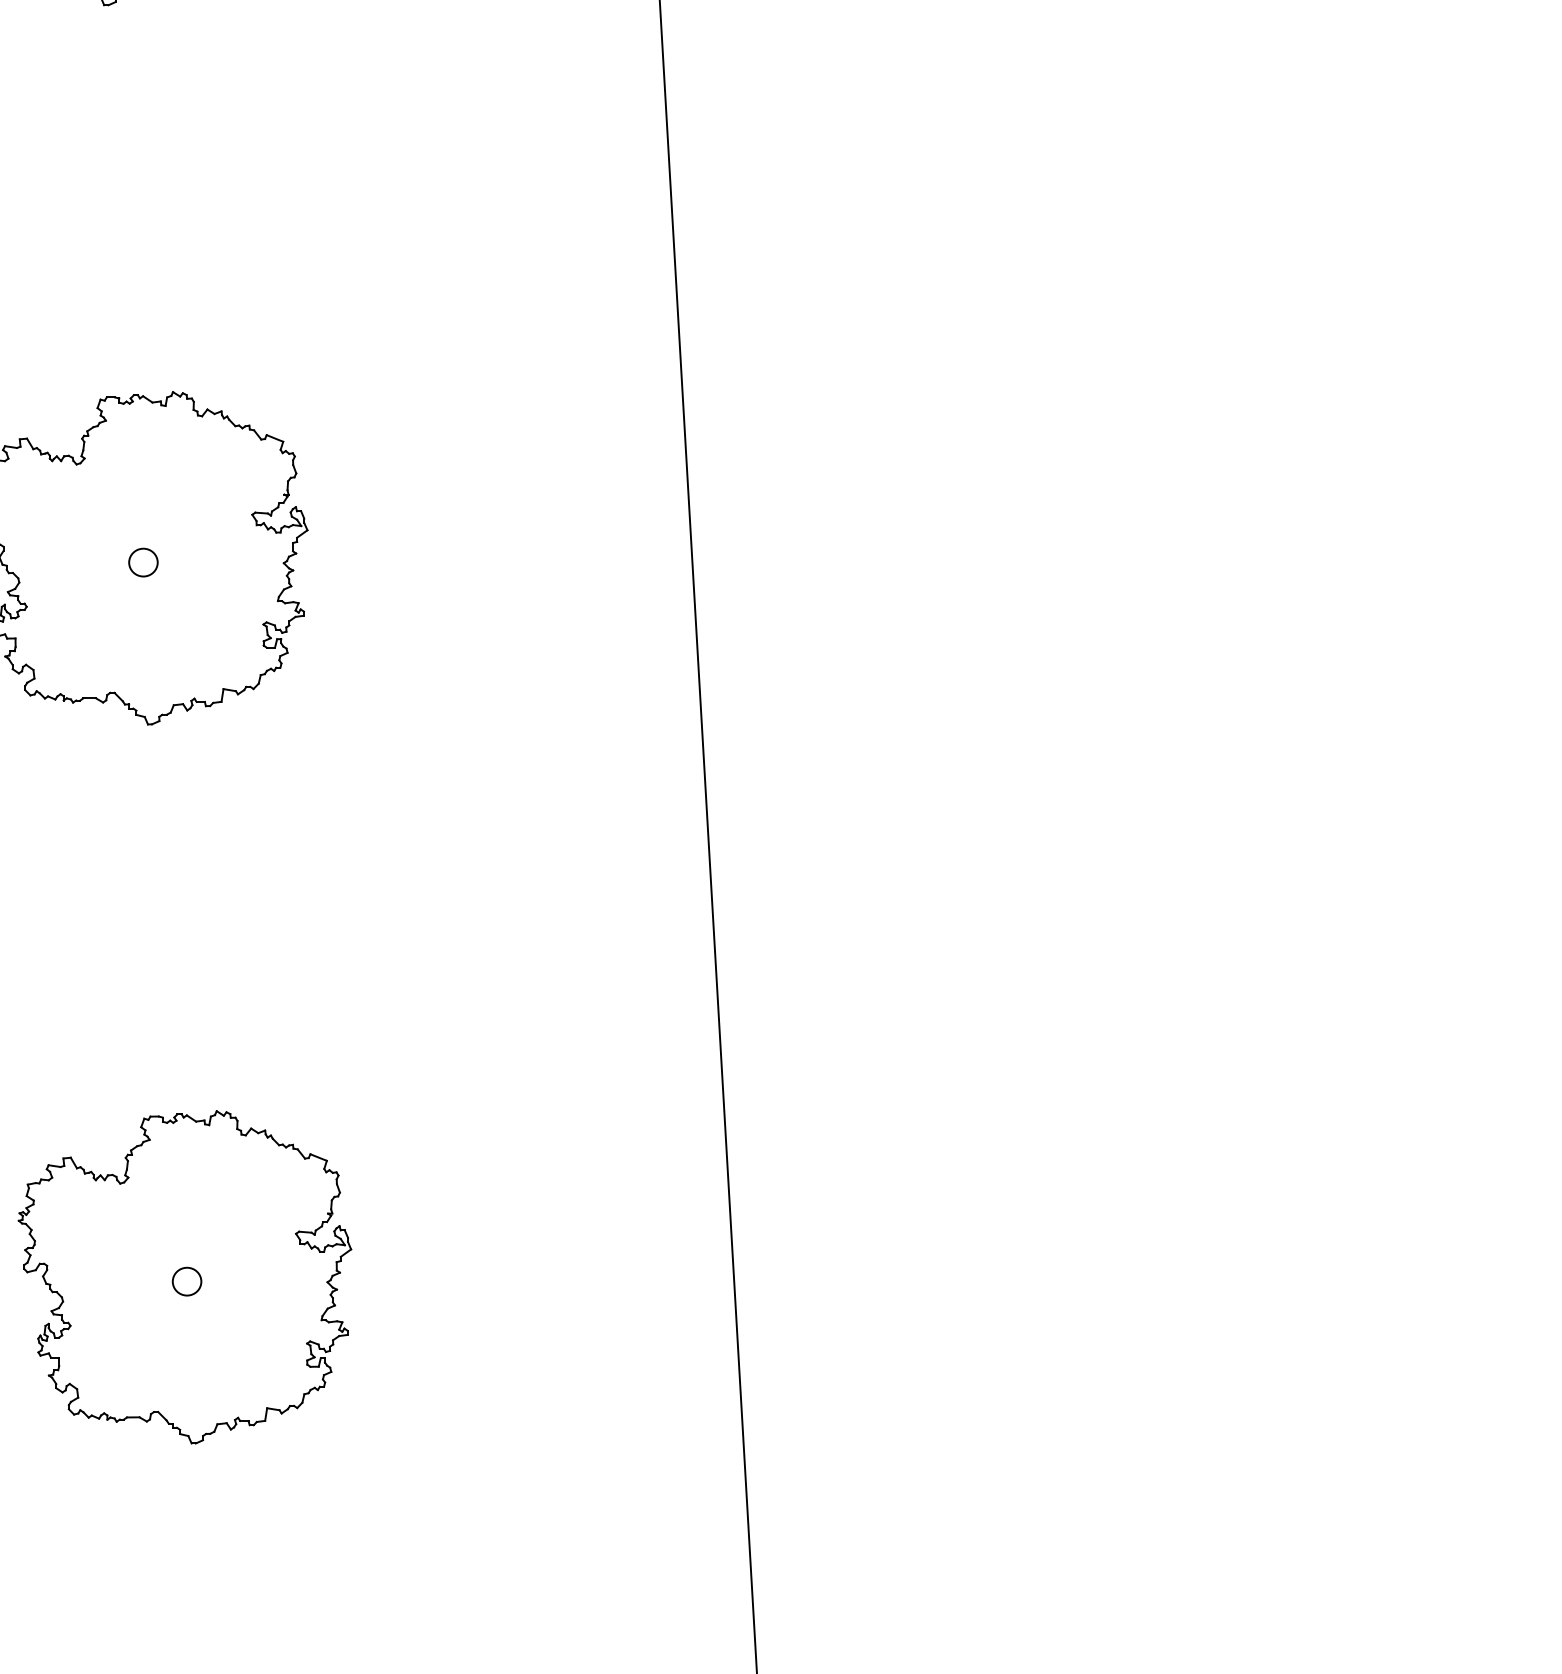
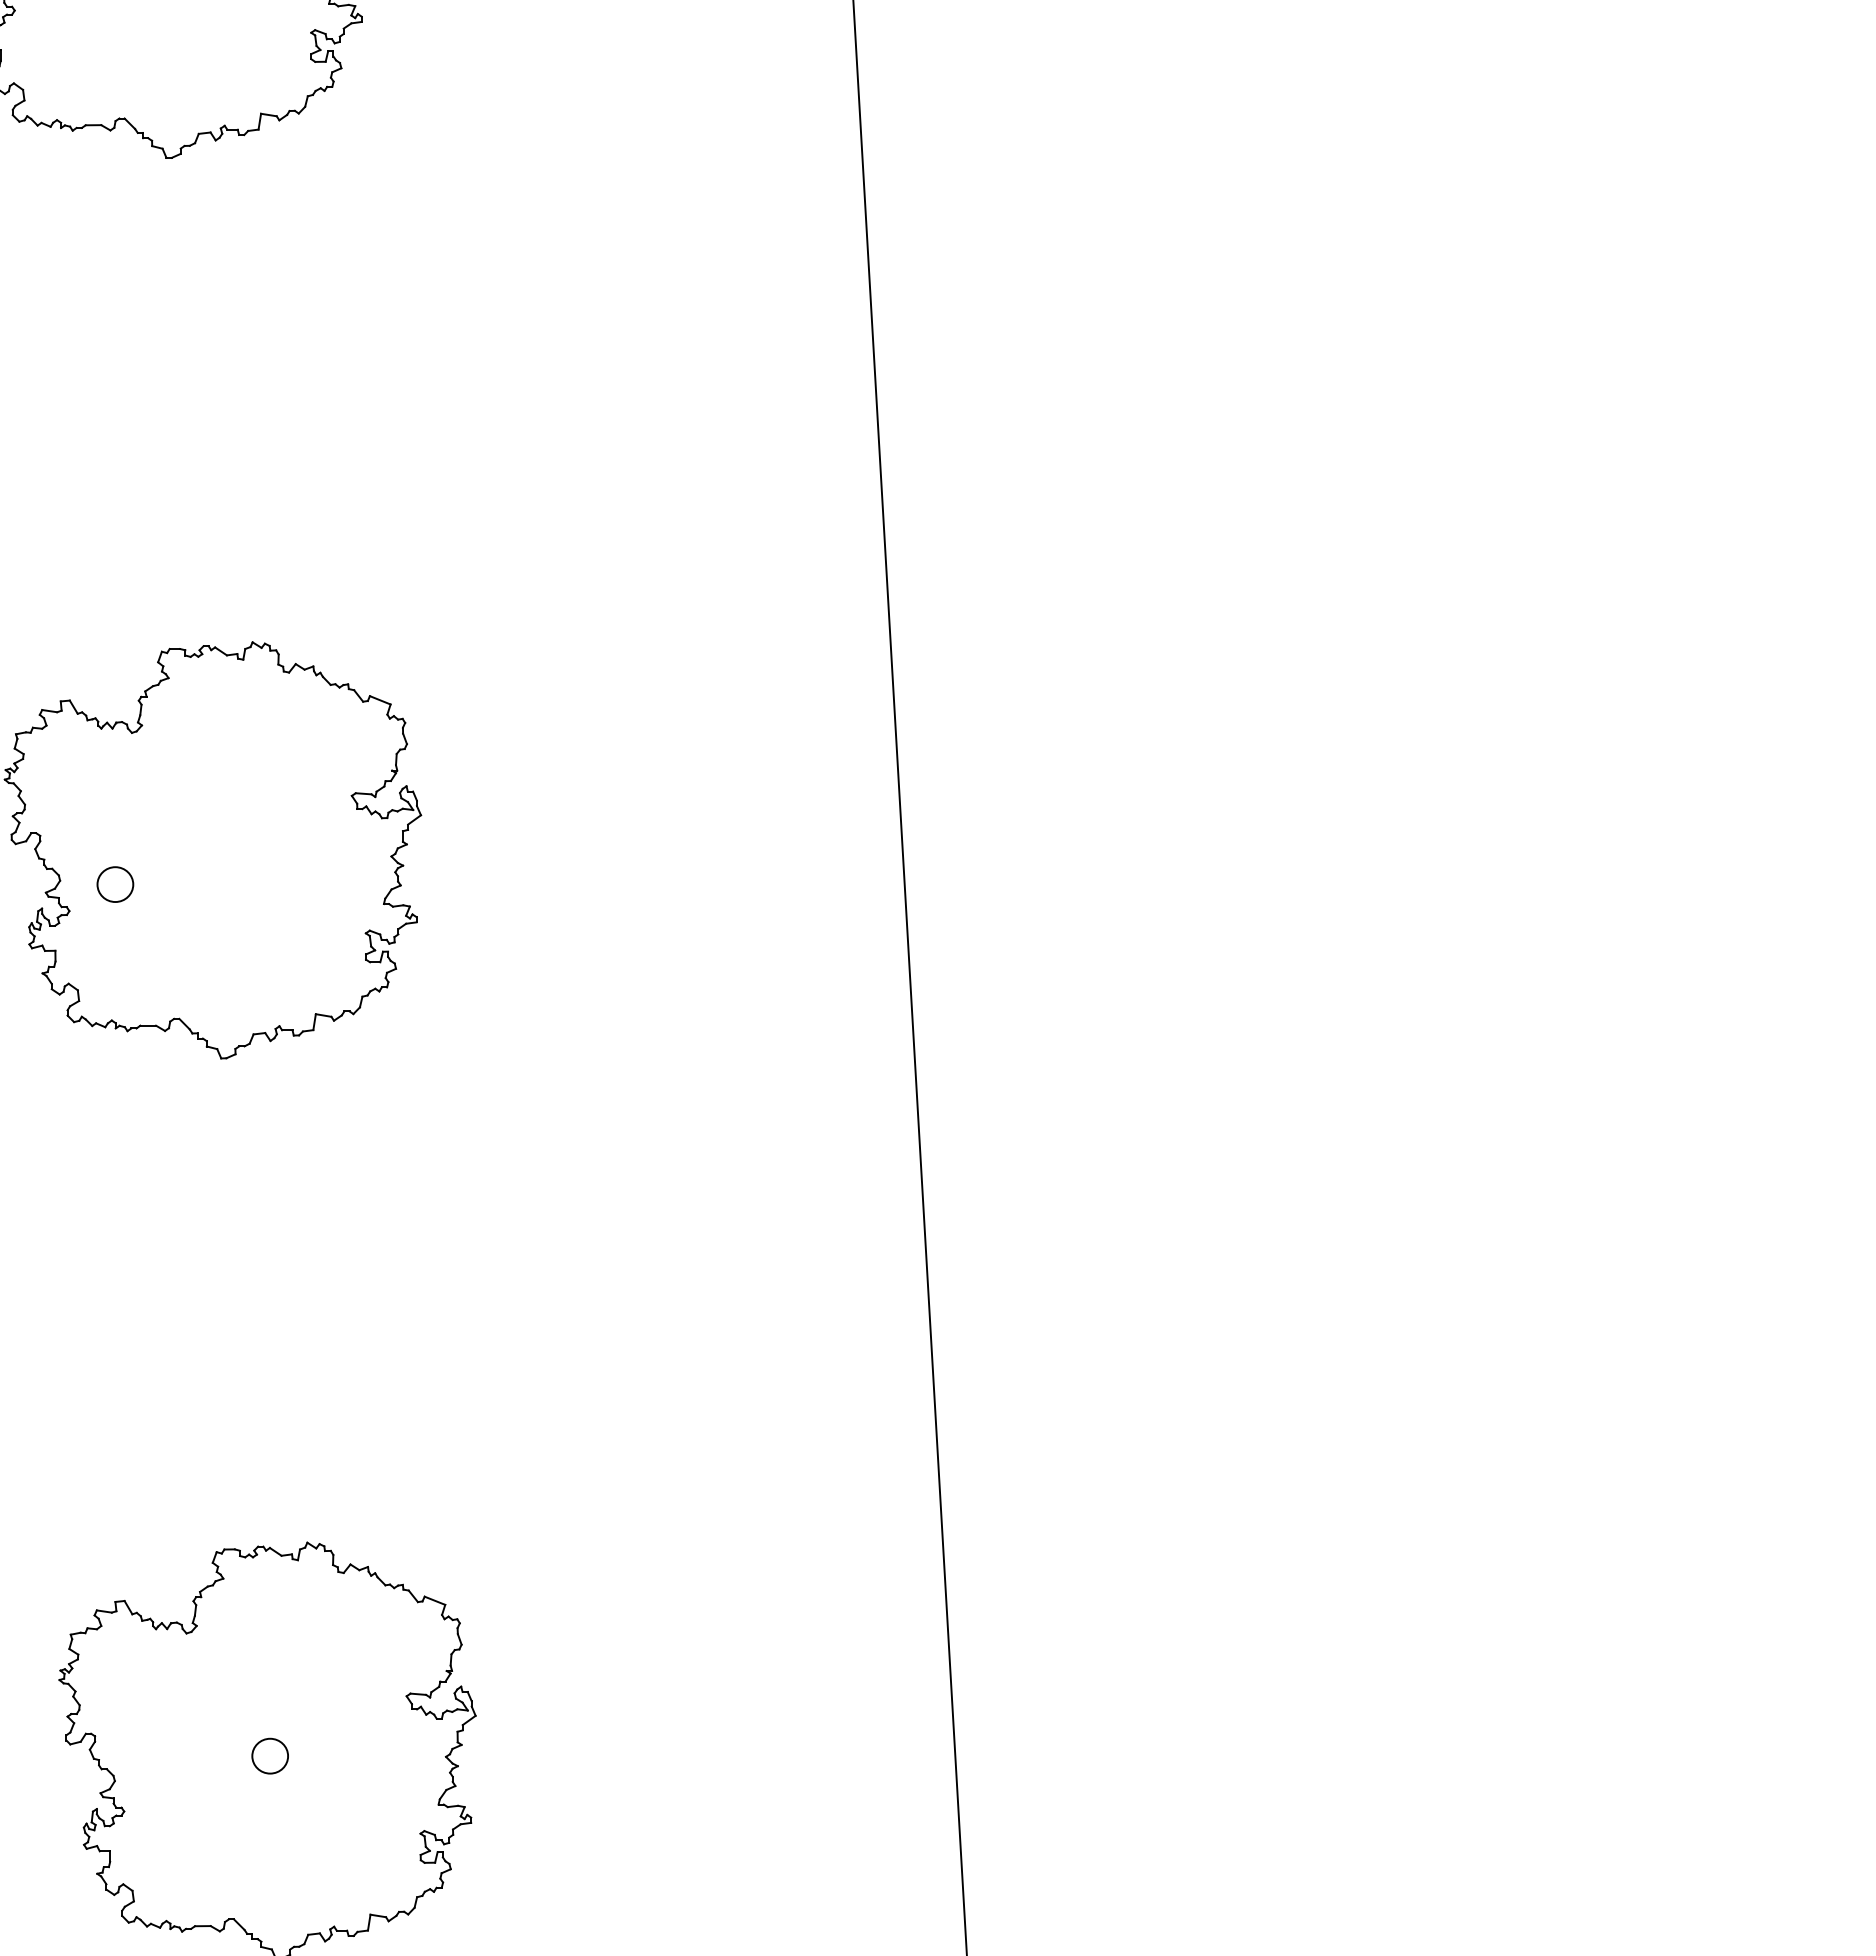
part: (143, 562) -> (115, 884), moved

